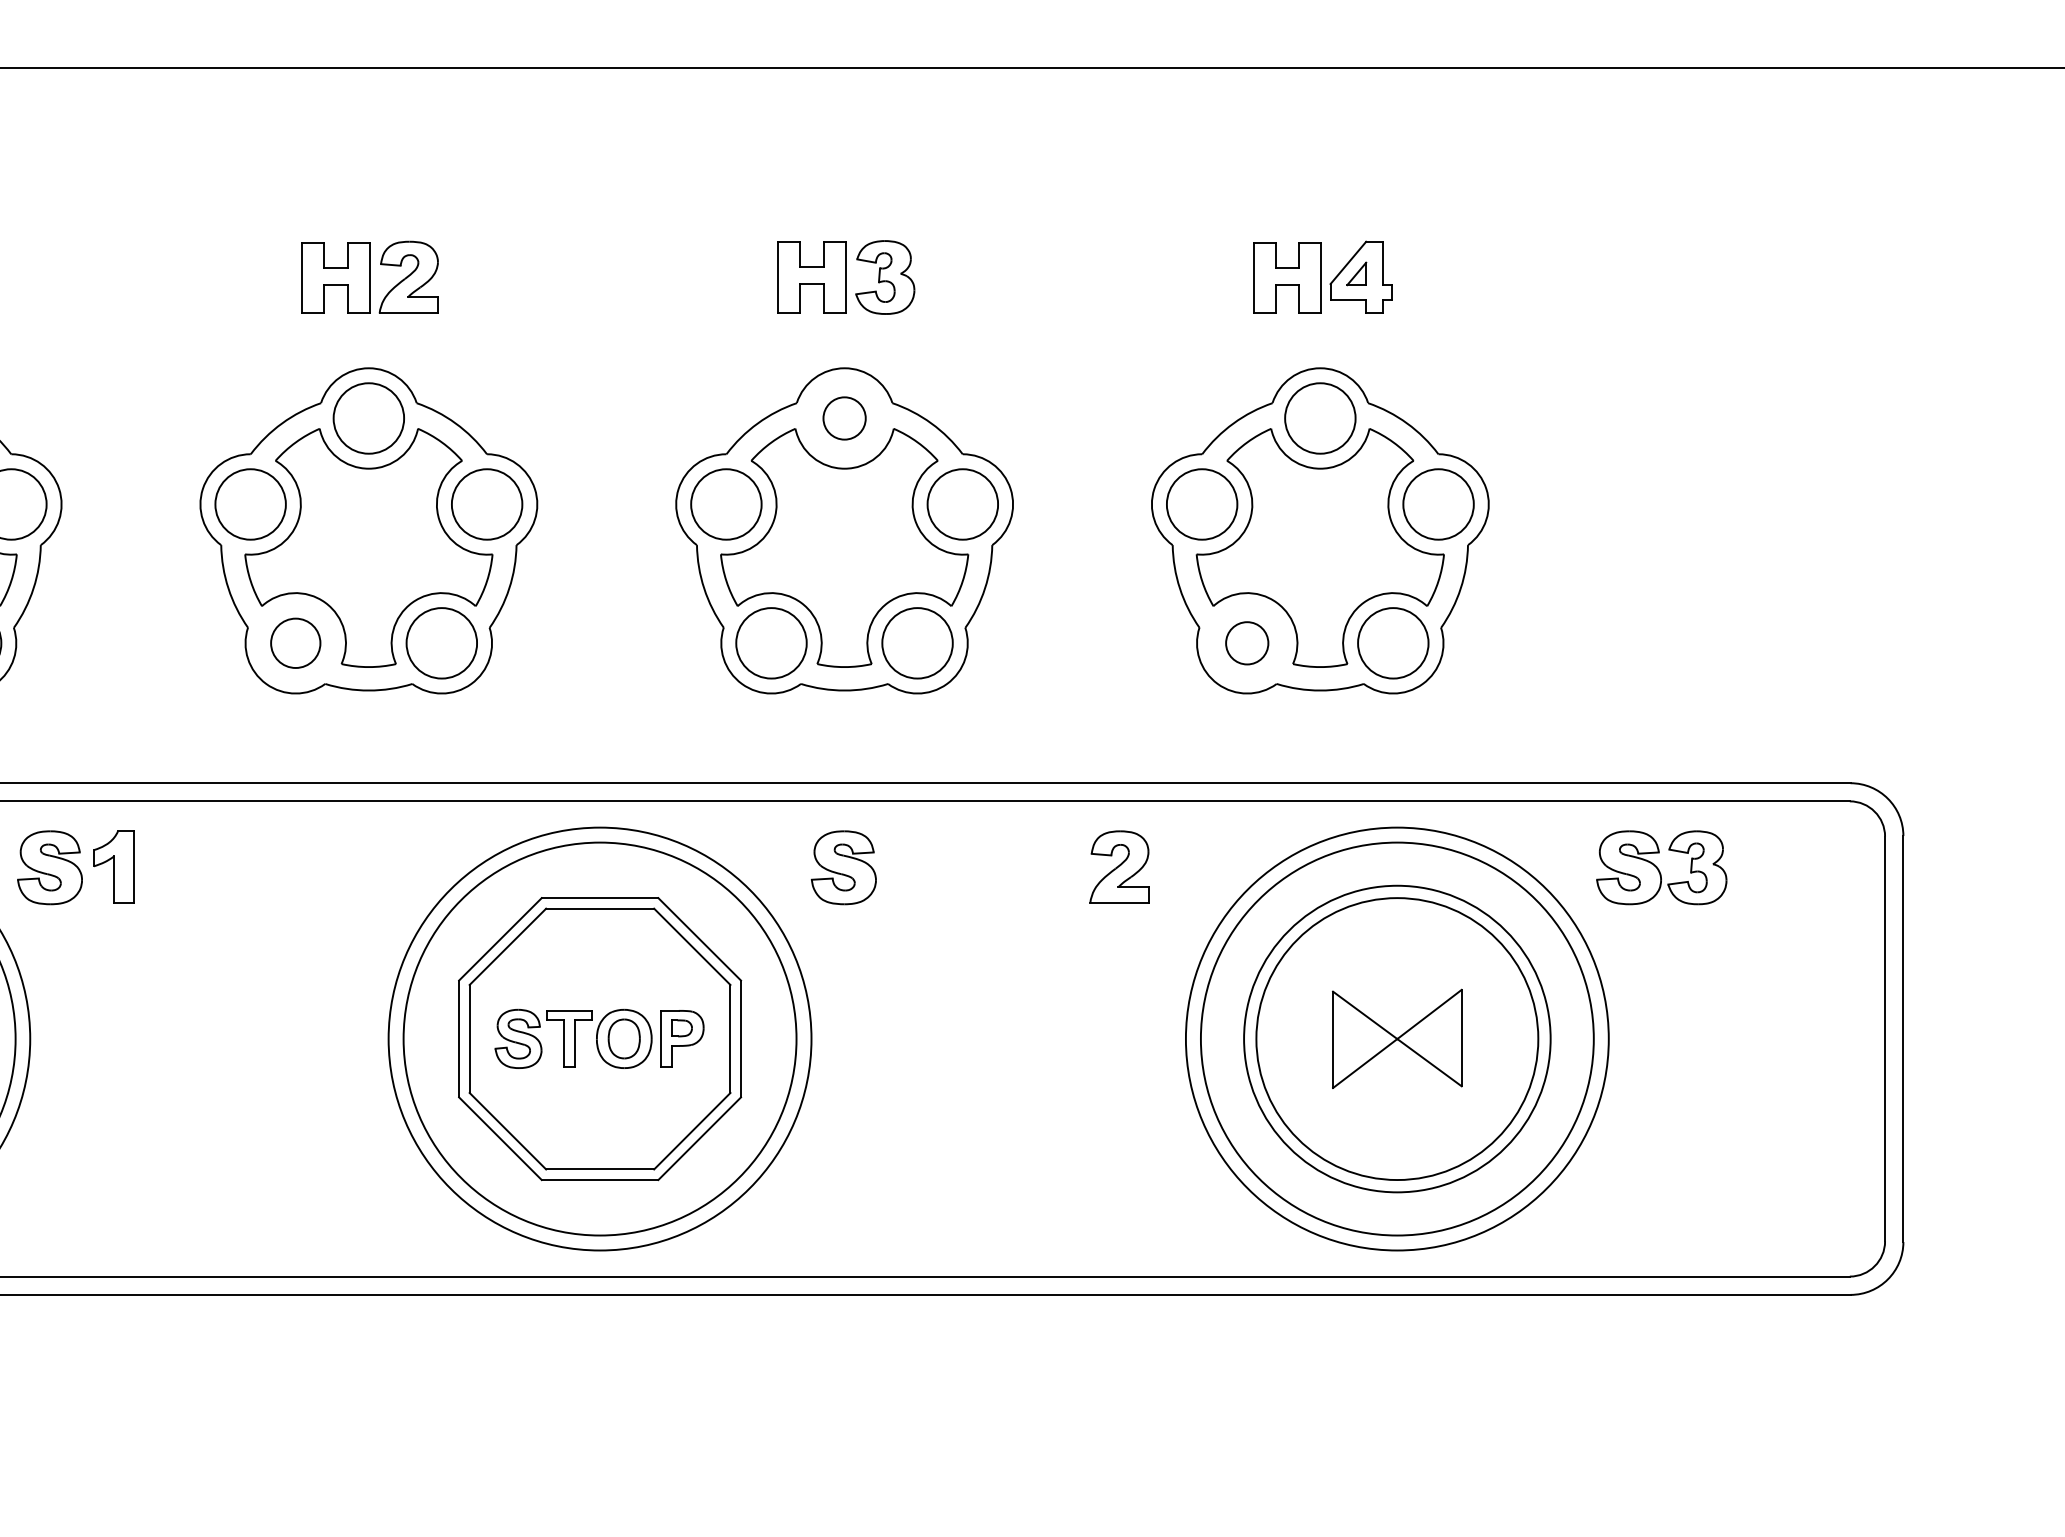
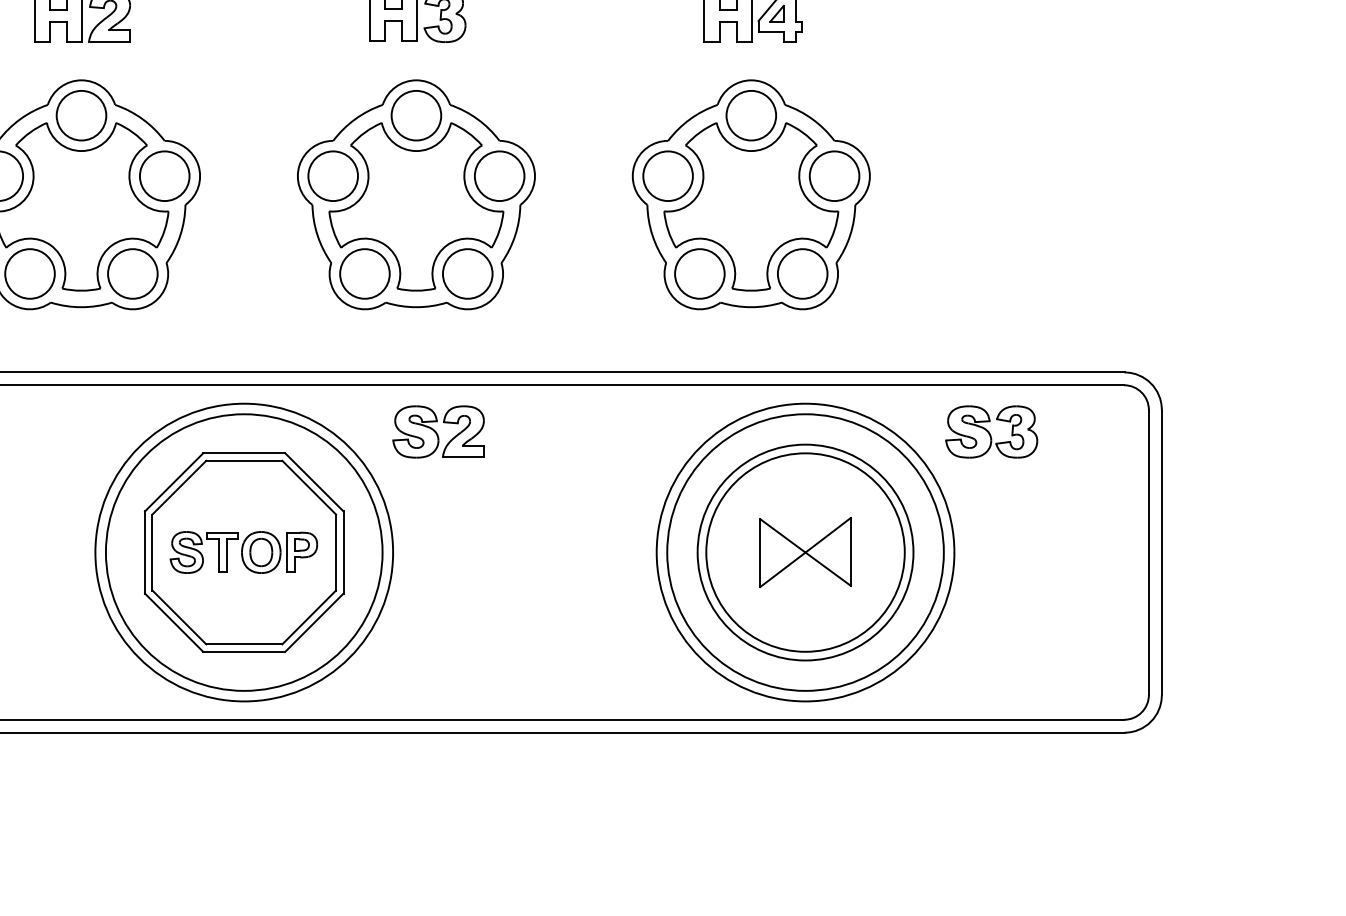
circle: (844, 418) -> (416, 115), size x1.67
circle: (295, 643) -> (29, 274), size x1.43
circle: (1247, 643) -> (700, 274), size x1.67
part: (1119, 866) -> (463, 431), moved

